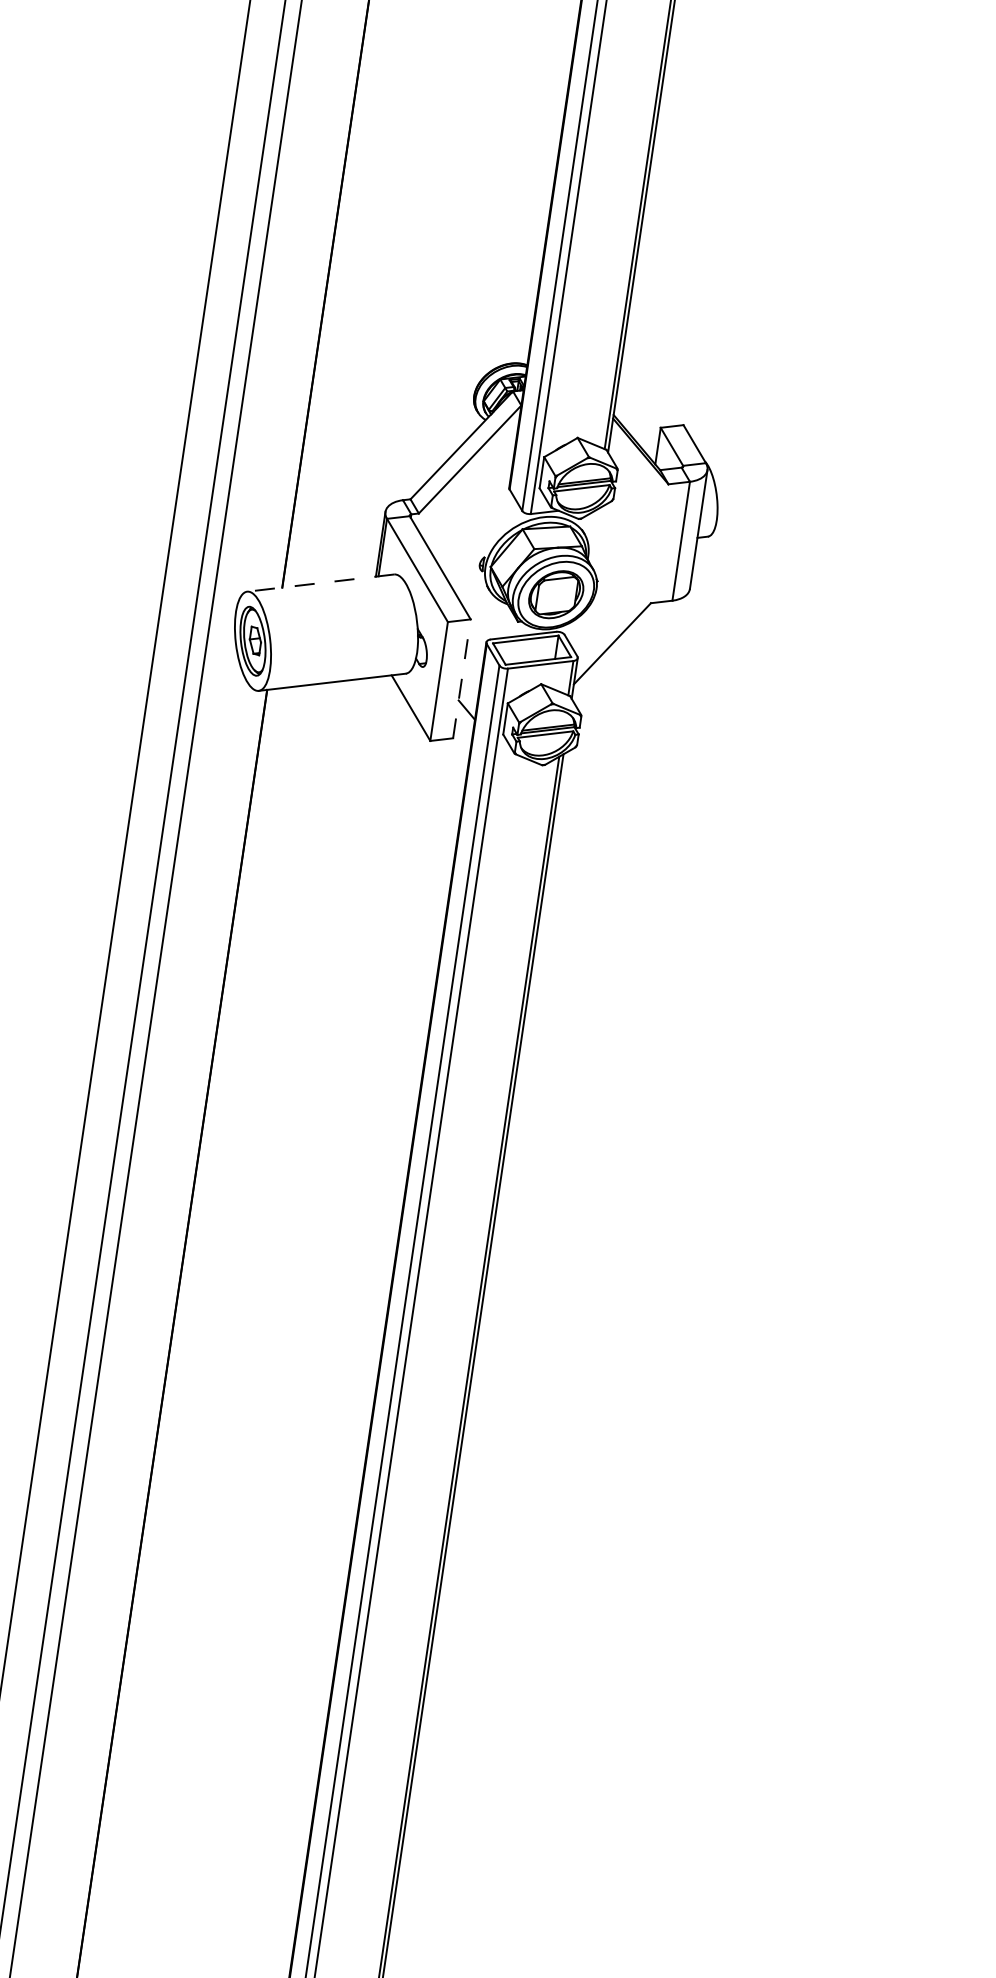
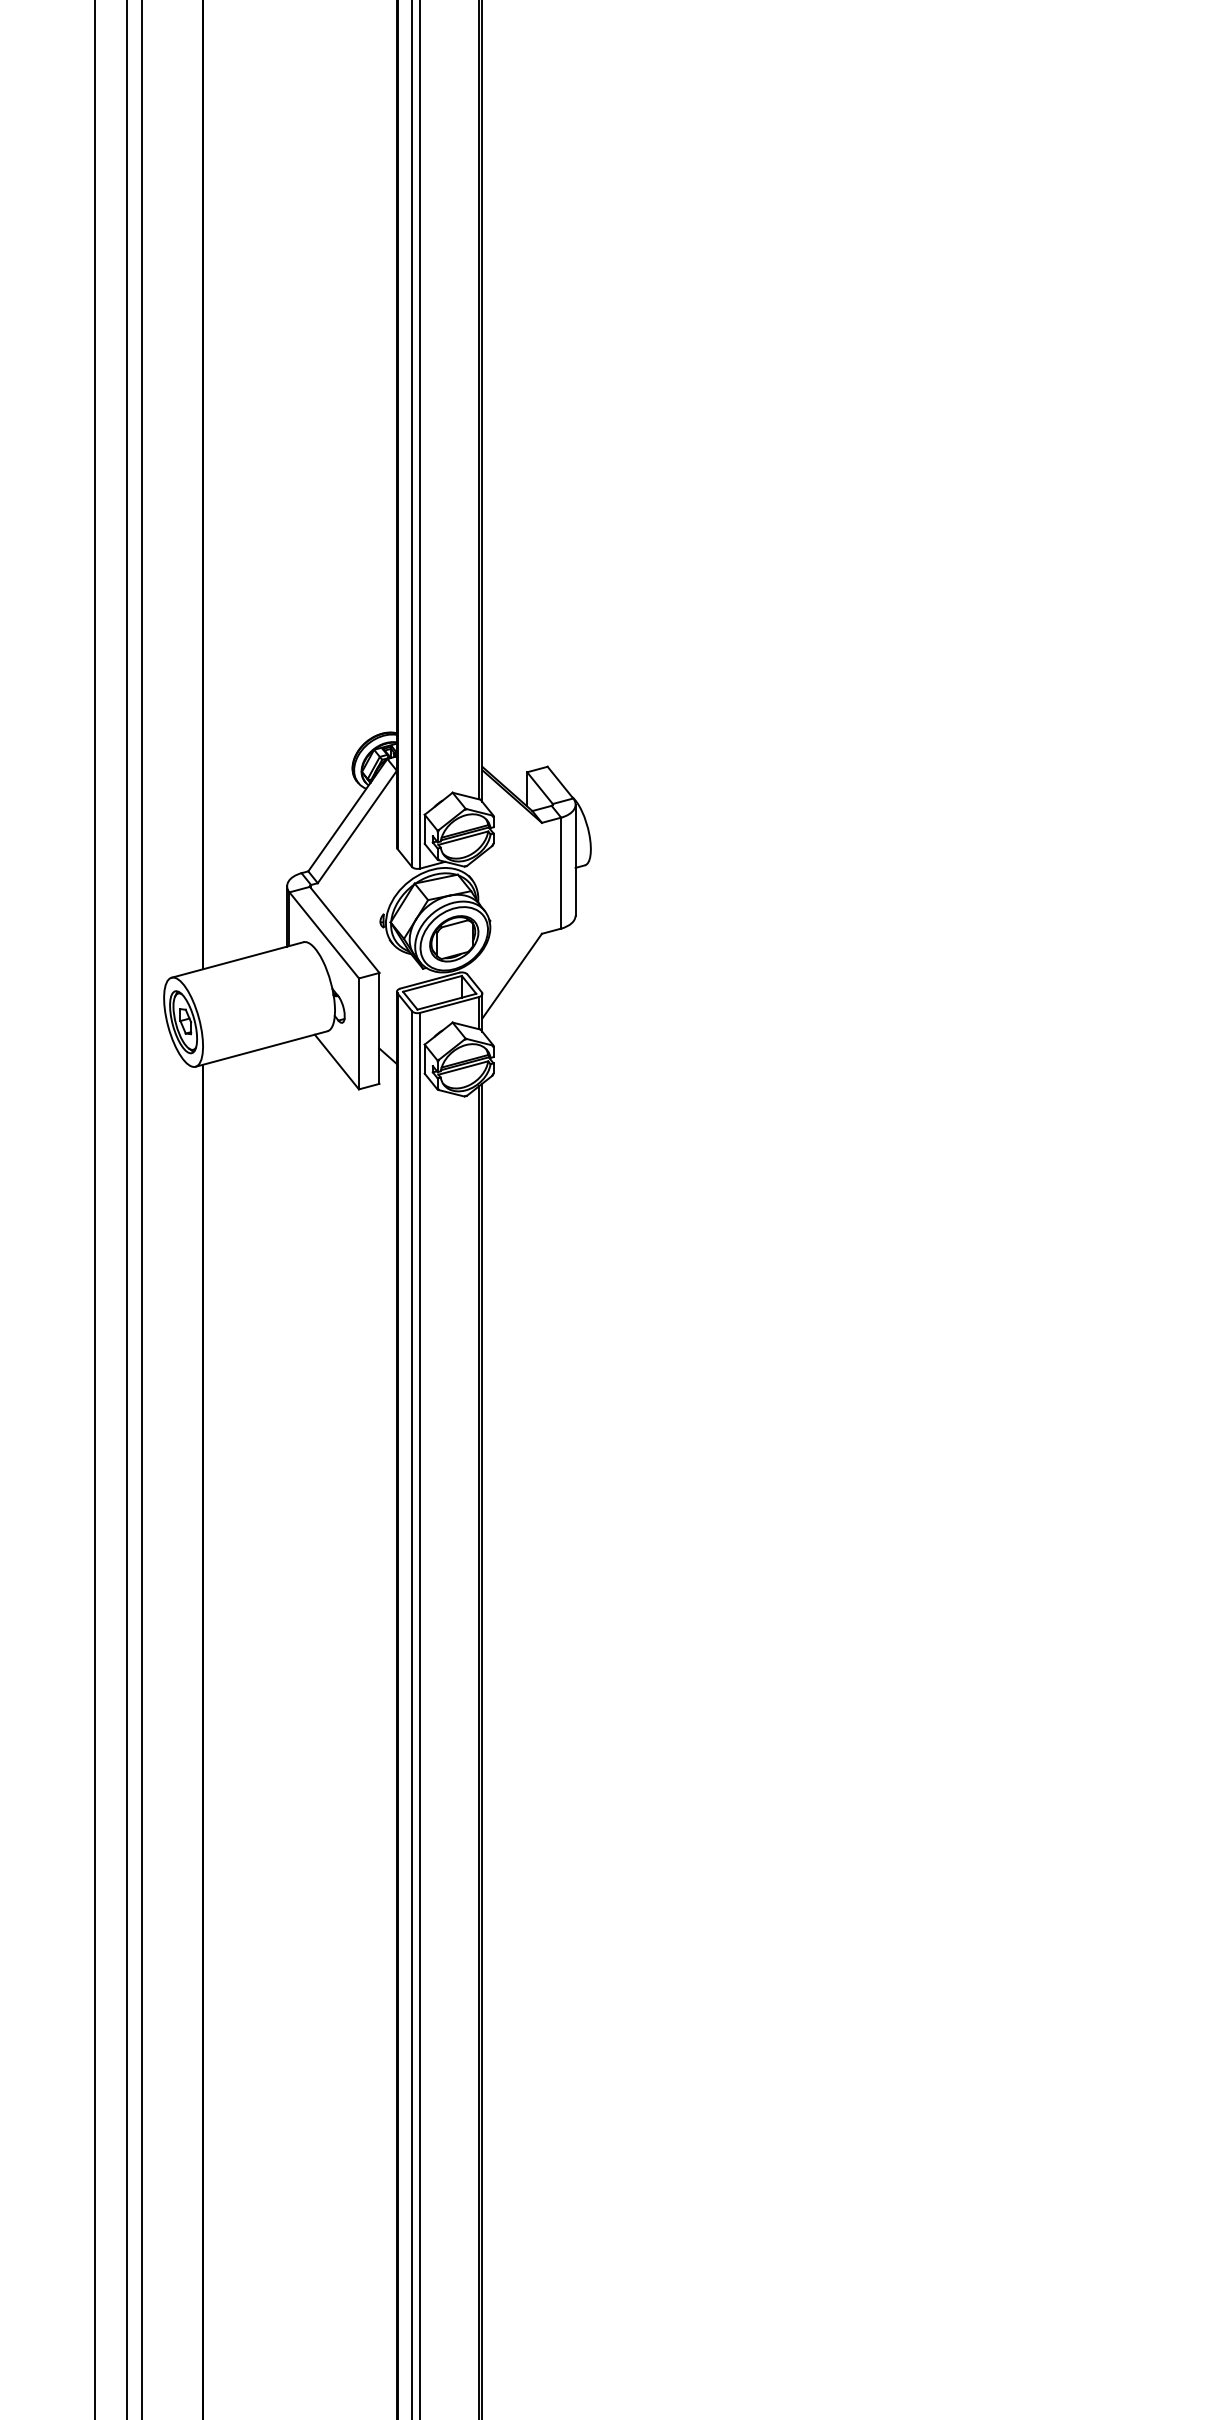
line: (320, 583) -> (237, 960), dashed -> solid
line: (462, 677) -> (379, 1027), dashed -> solid

